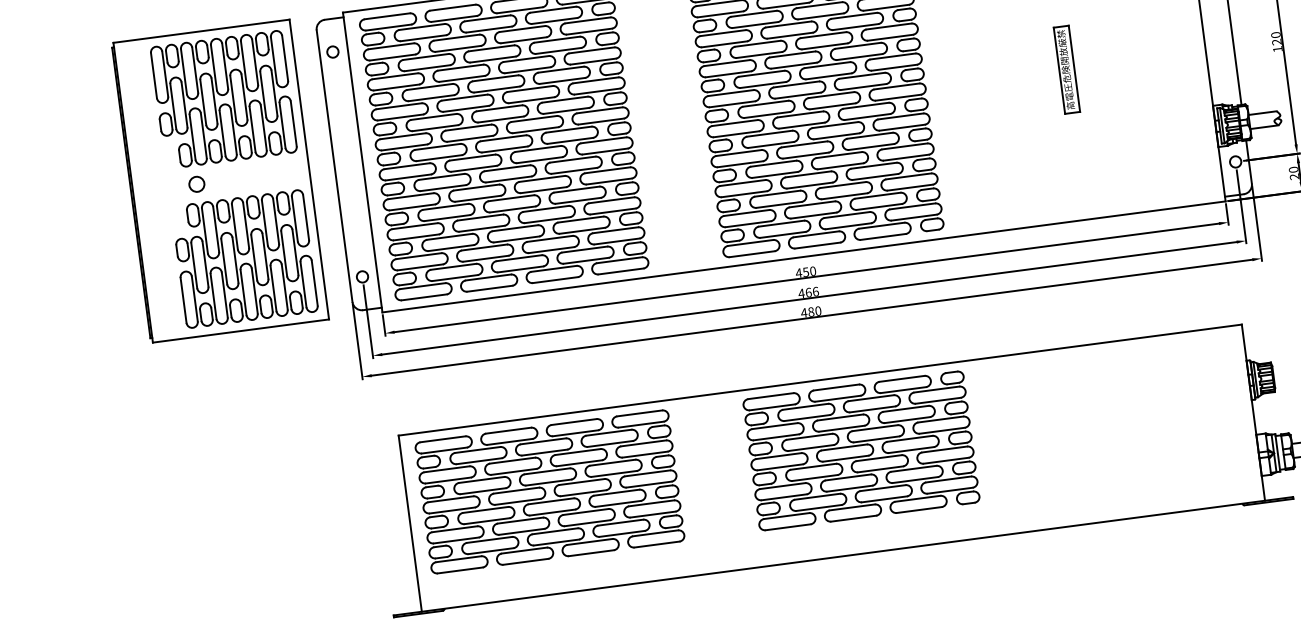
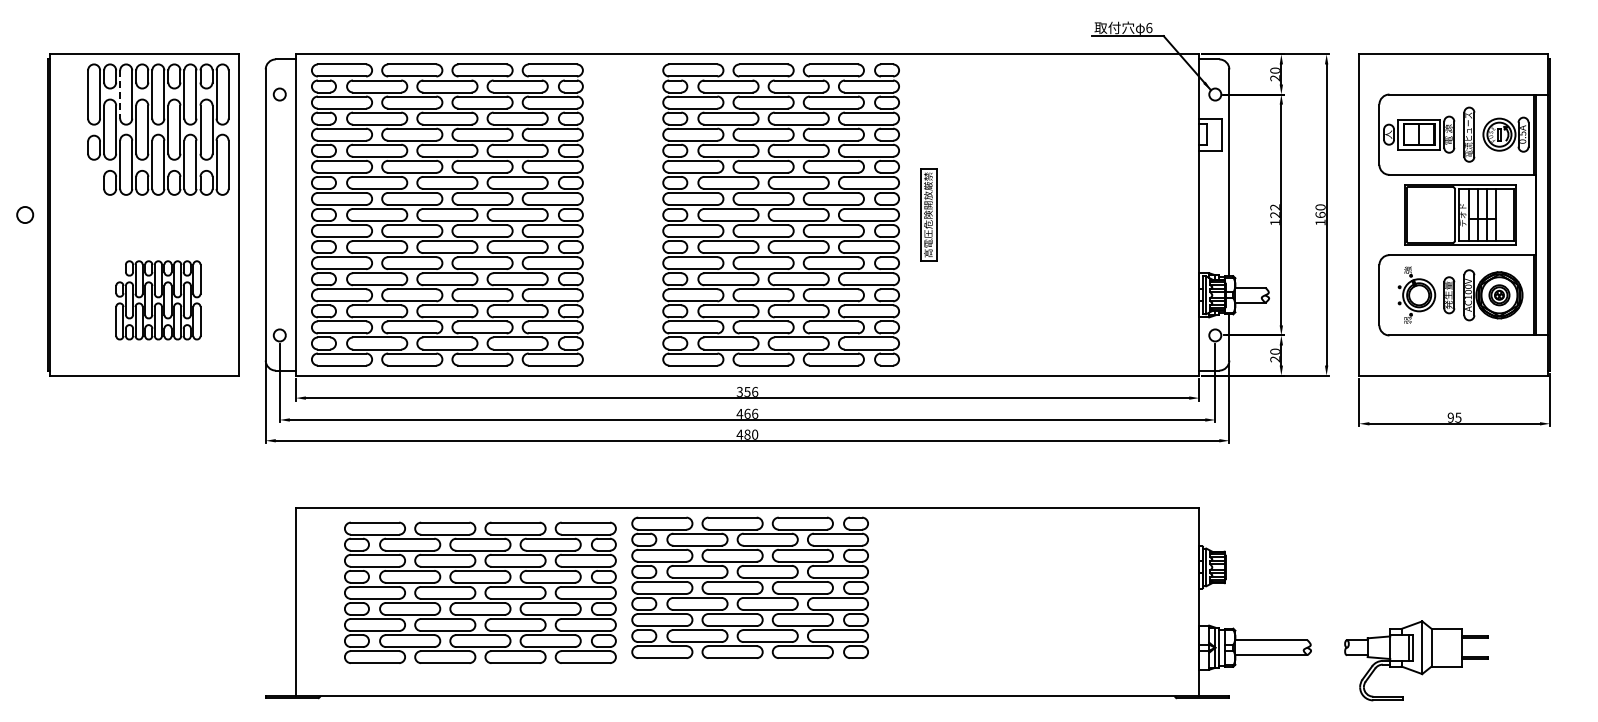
text: (1275, 35) -> (1274, 207), 120 -> 122
part: (1066, 69) -> (928, 214), moved
line: (184, 72) -> (120, 95), solid -> dashed
circle: (197, 183) -> (25, 214), moved
part: (245, 259) -> (158, 300), size x0.6
text: (805, 271) -> (747, 391), 450 -> 356
part: (860, 450) -> (749, 587), moved
part: (550, 491) -> (480, 592), moved

